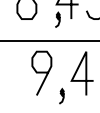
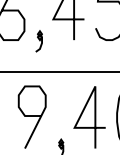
part: (57, 19) -> (38, 40), moved

